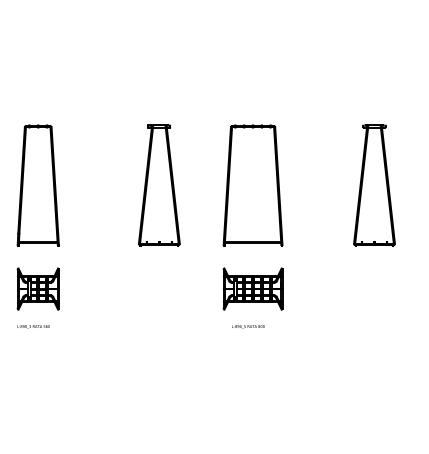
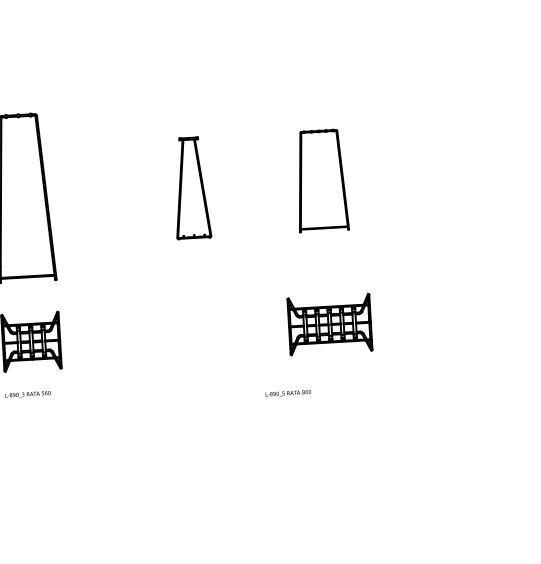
part: (159, 185) -> (191, 188), size x0.6
part: (252, 185) -> (320, 180), size x0.6
part: (374, 185) -> (490, 170), removed
text: (248, 326) -> (288, 393), moved

